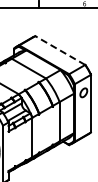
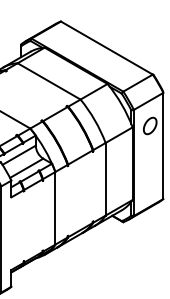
line: (60, 50) -> (107, 47), dashed -> solid

